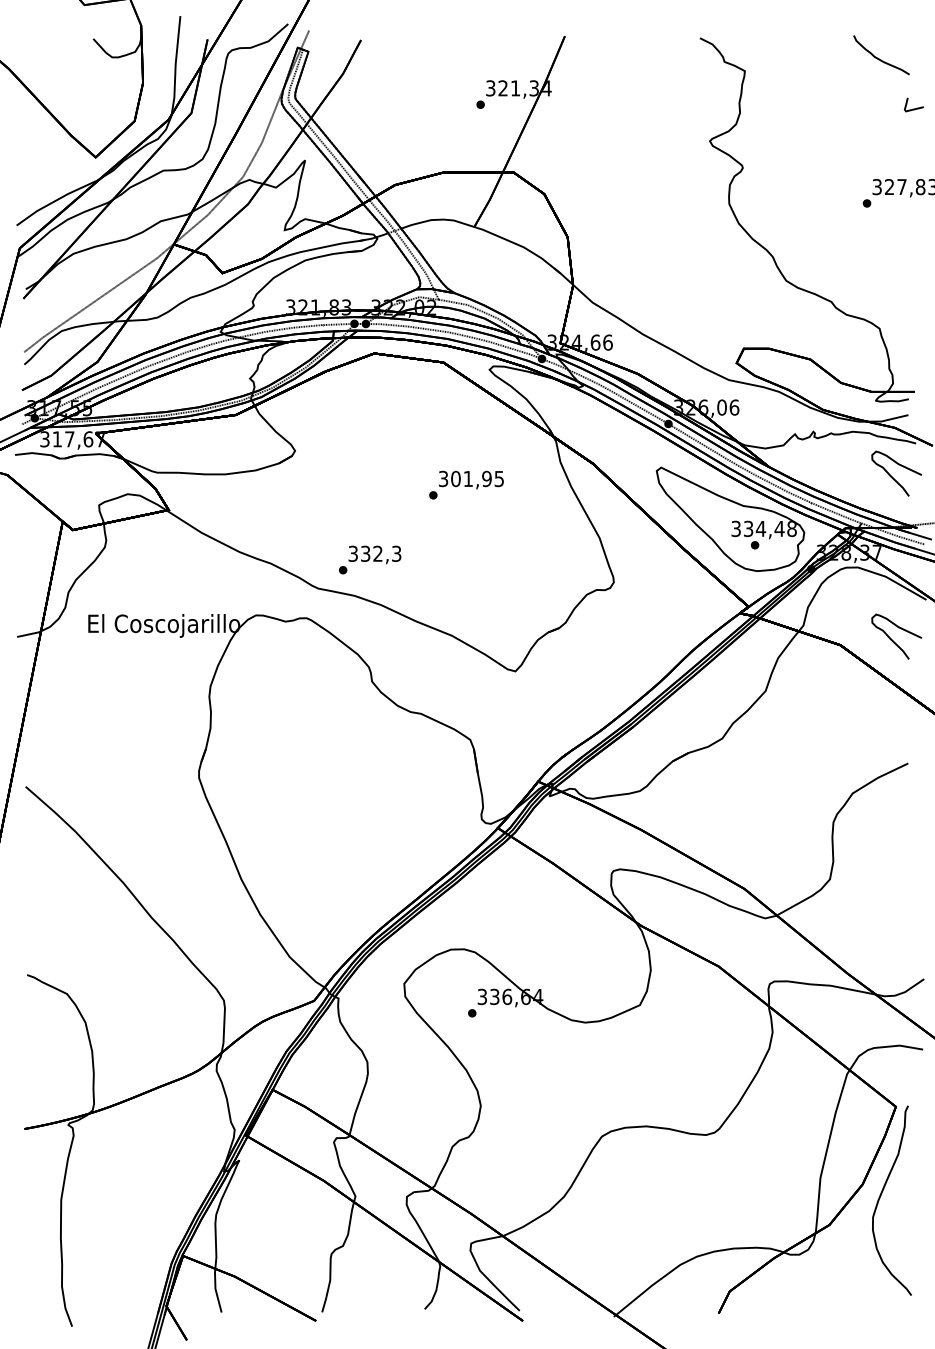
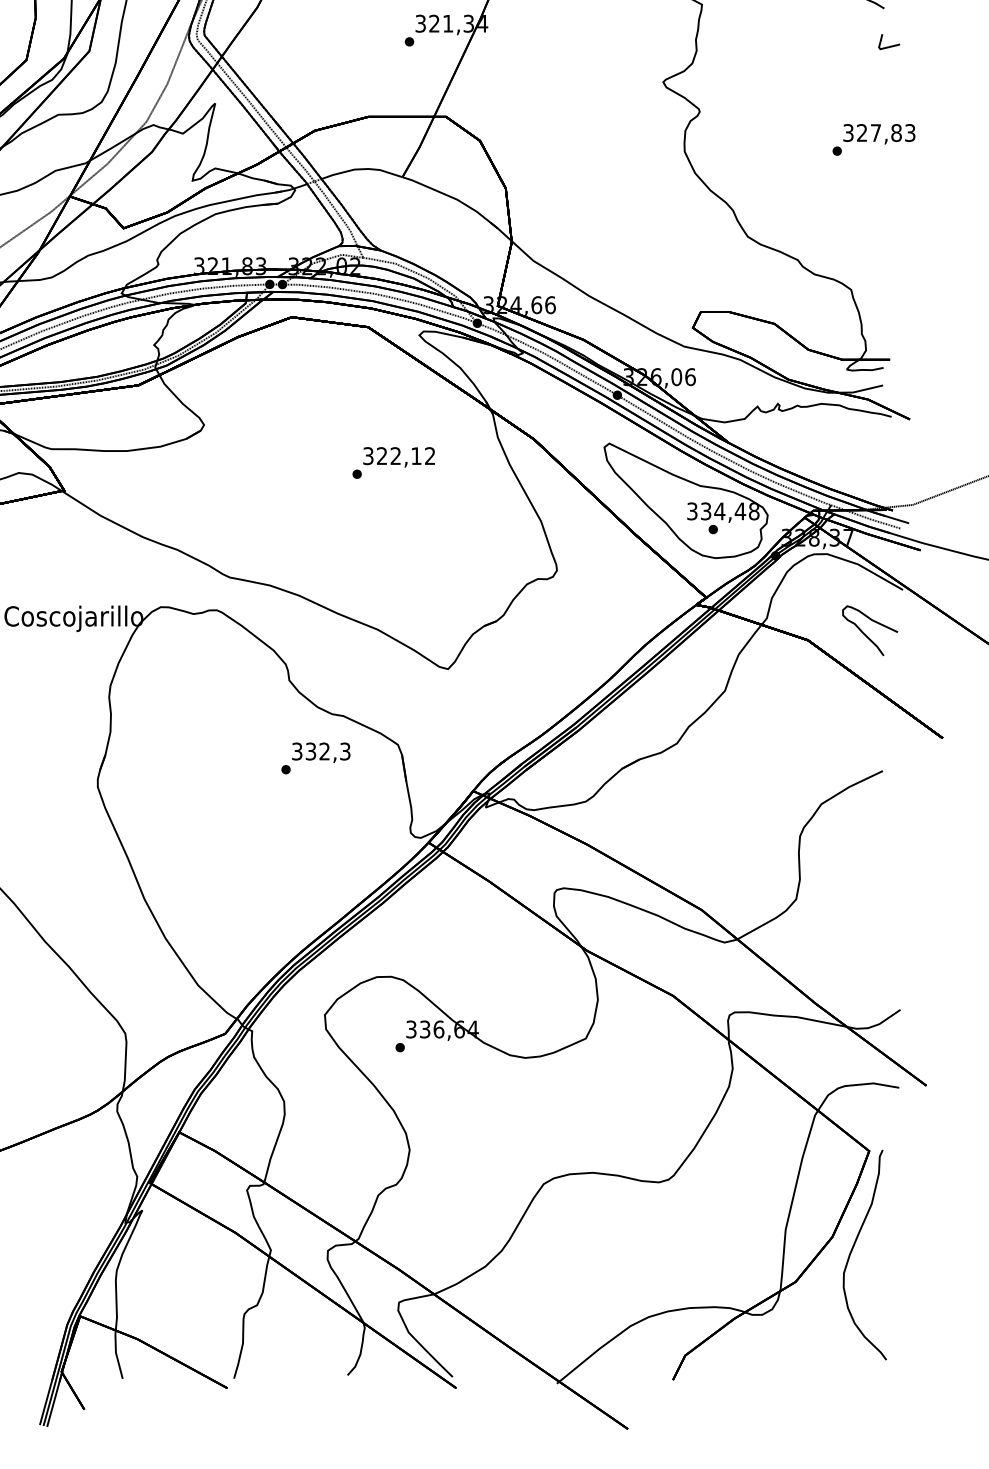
part: (896, 473) -> (869, 450), removed
text: (477, 478) -> (406, 455), 301,95 -> 322,12
text: (370, 559) -> (316, 757), moved

